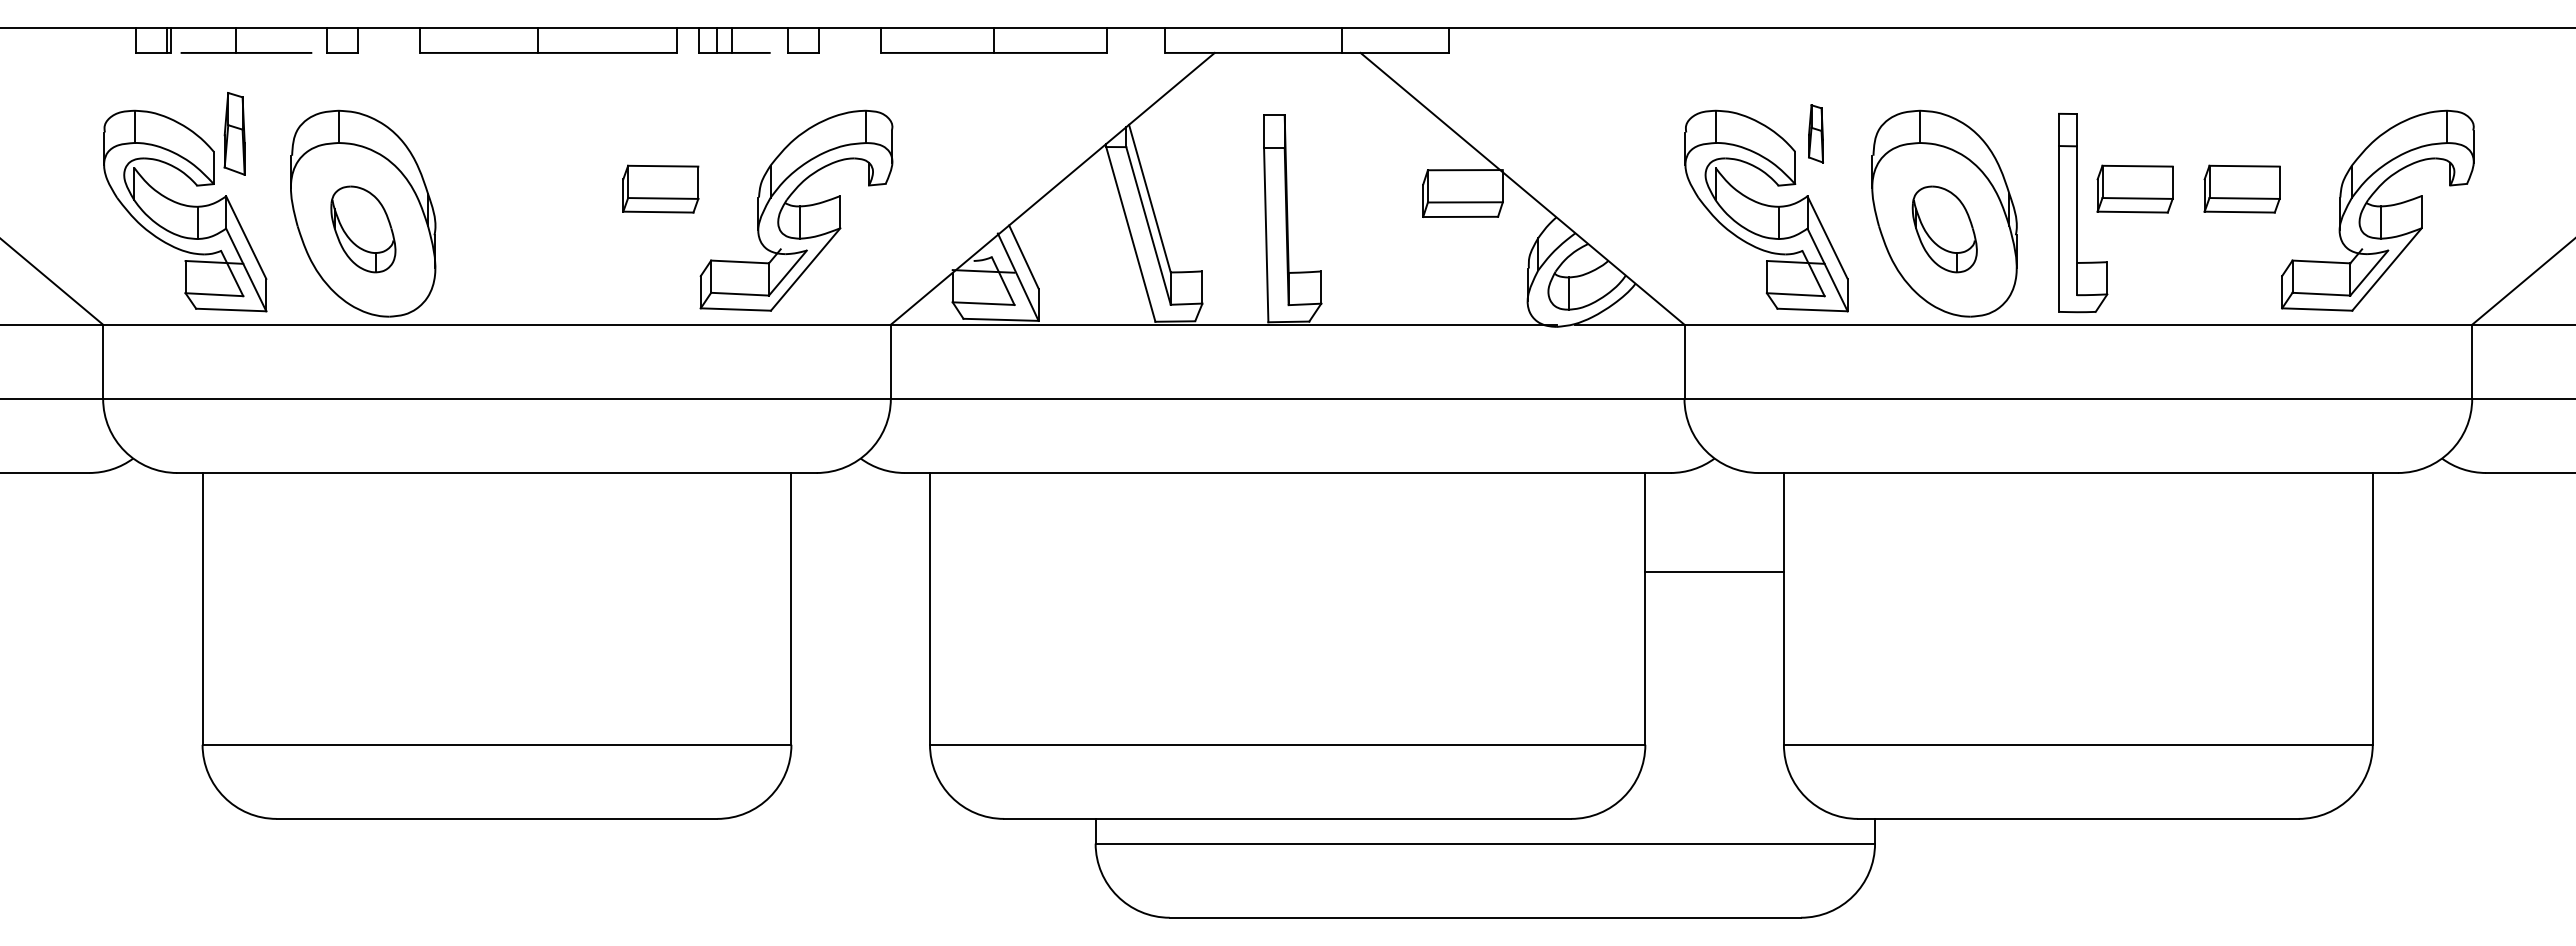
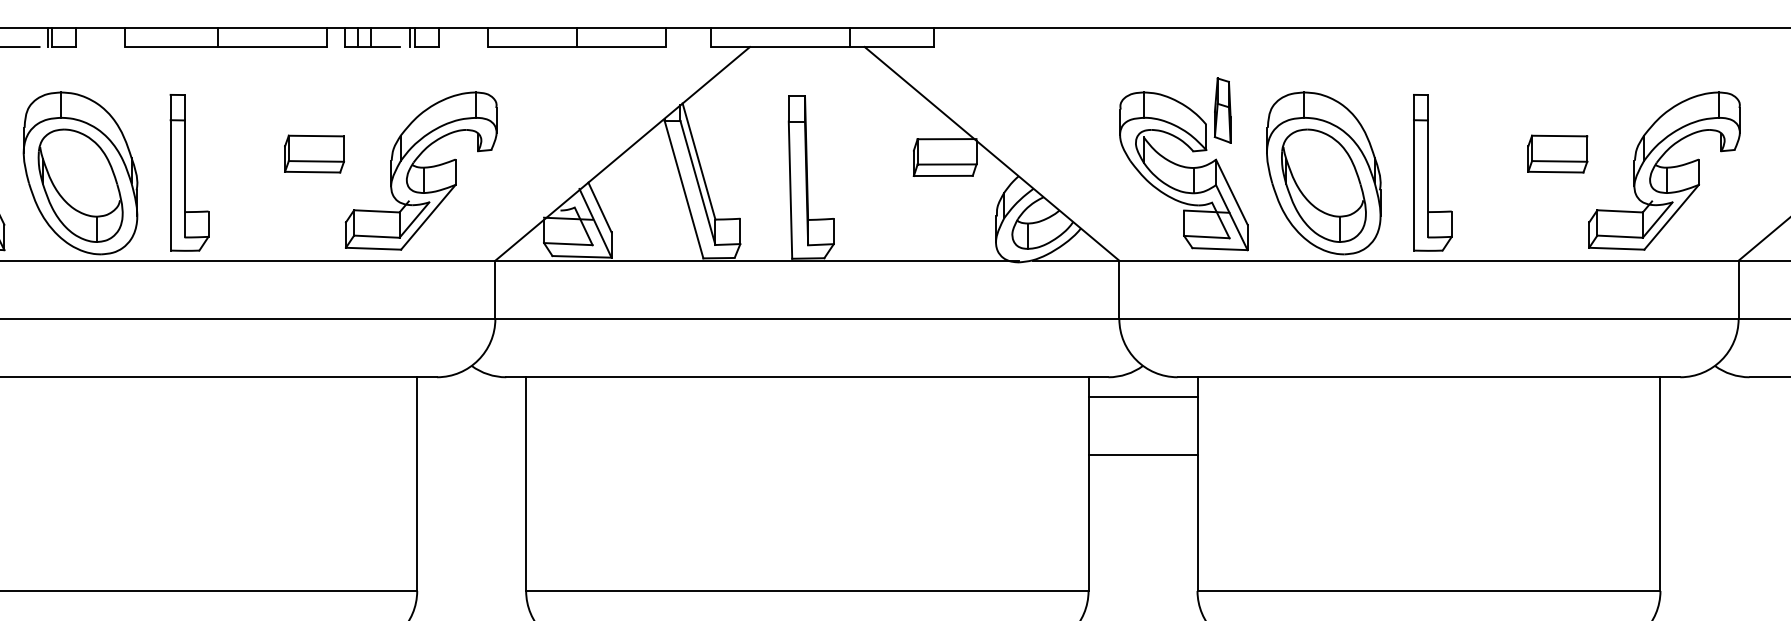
line: (322, 40) -> (48, 37), added
line: (782, 40) -> (410, 37), added
part: (1815, 133) -> (1222, 110), size x1.43
part: (2134, 188) -> (1473, 153), removed
part: (501, 212) -> (189, 172), added
part: (363, 229) -> (80, 185), size x1.67
part: (1944, 229) -> (1323, 185), size x1.67
line: (1714, 497) -> (1142, 396), added

